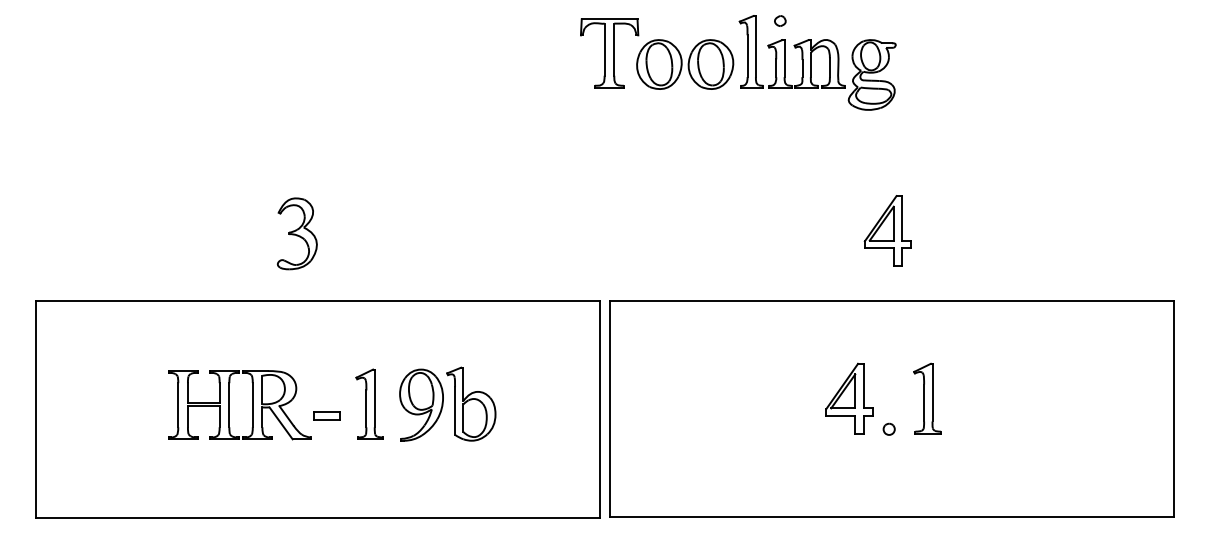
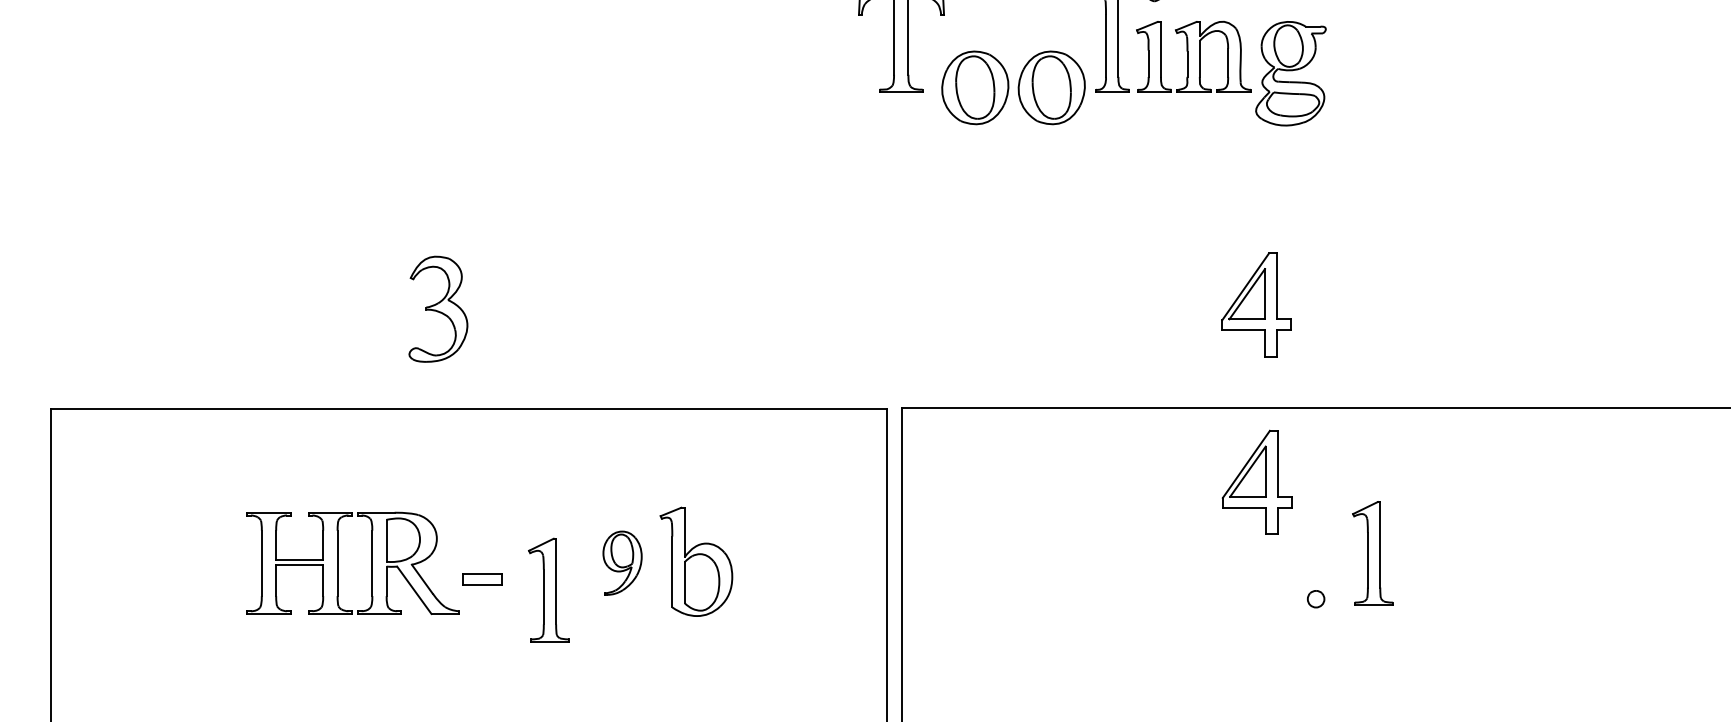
part: (685, 64) -> (1014, 87), moved
part: (887, 230) -> (1255, 304), moved
part: (849, 398) -> (1257, 482), moved
part: (369, 403) -> (548, 589), moved
part: (421, 404) -> (622, 562), size x0.6

